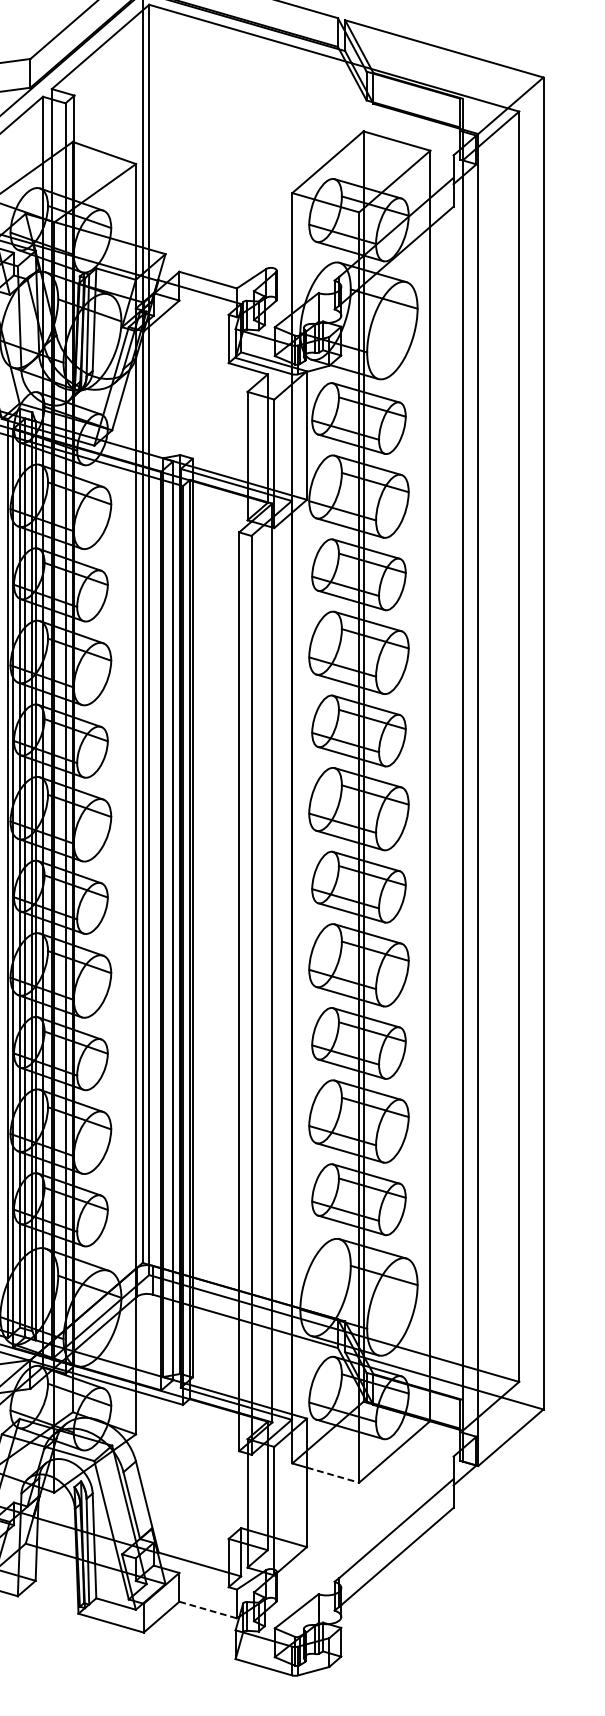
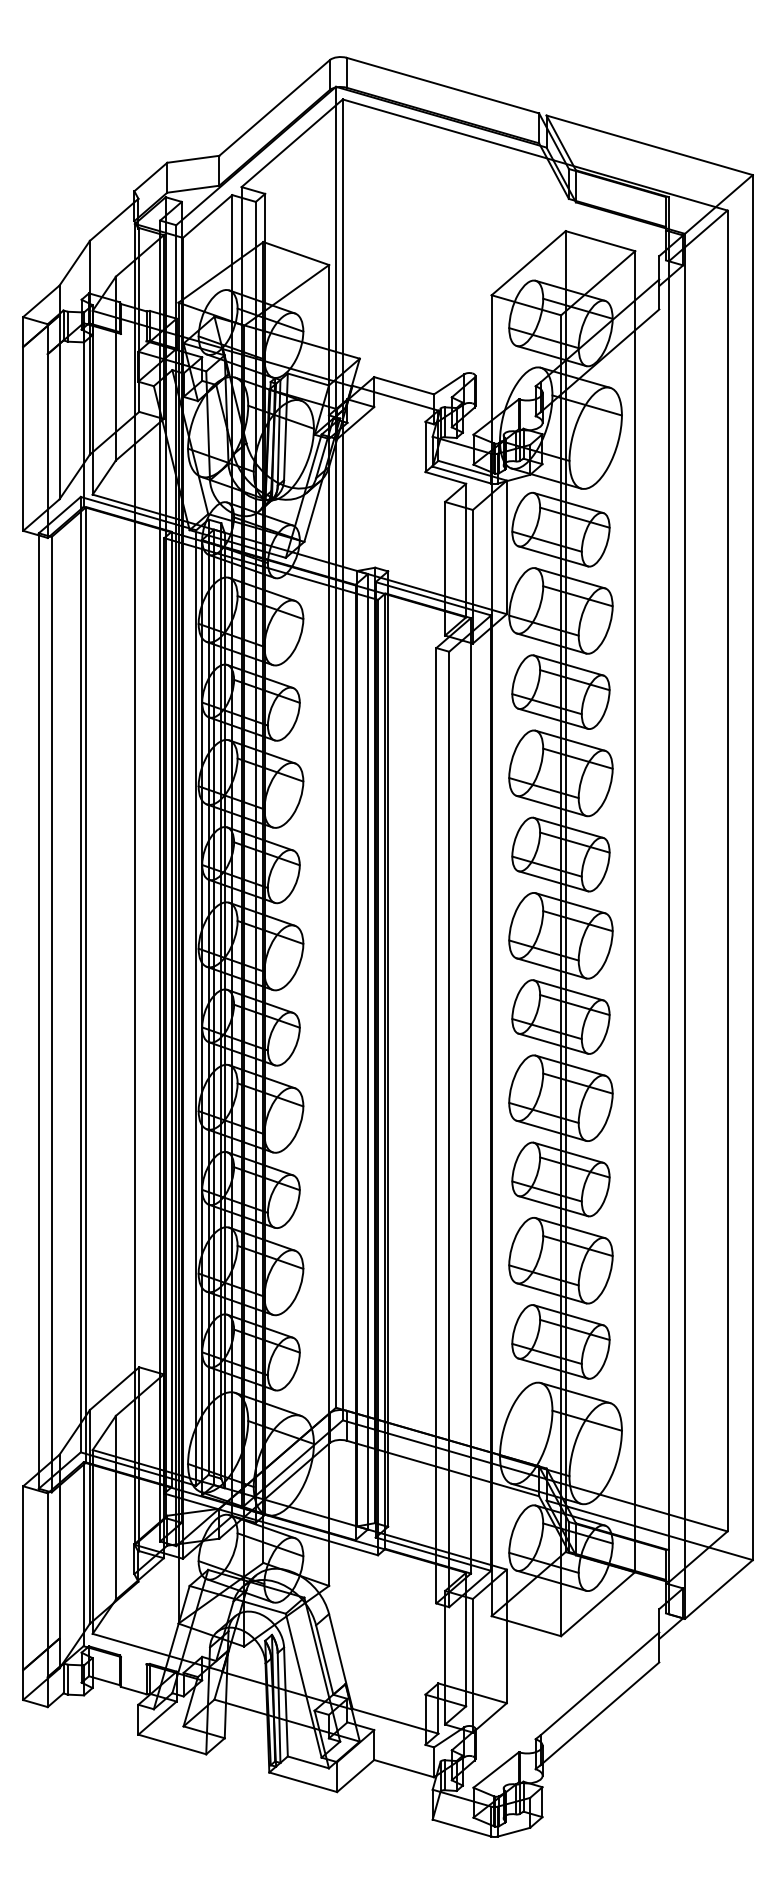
line: (333, 1475) -> (534, 1628), dashed -> solid
line: (208, 1609) -> (404, 1768), dashed -> solid

